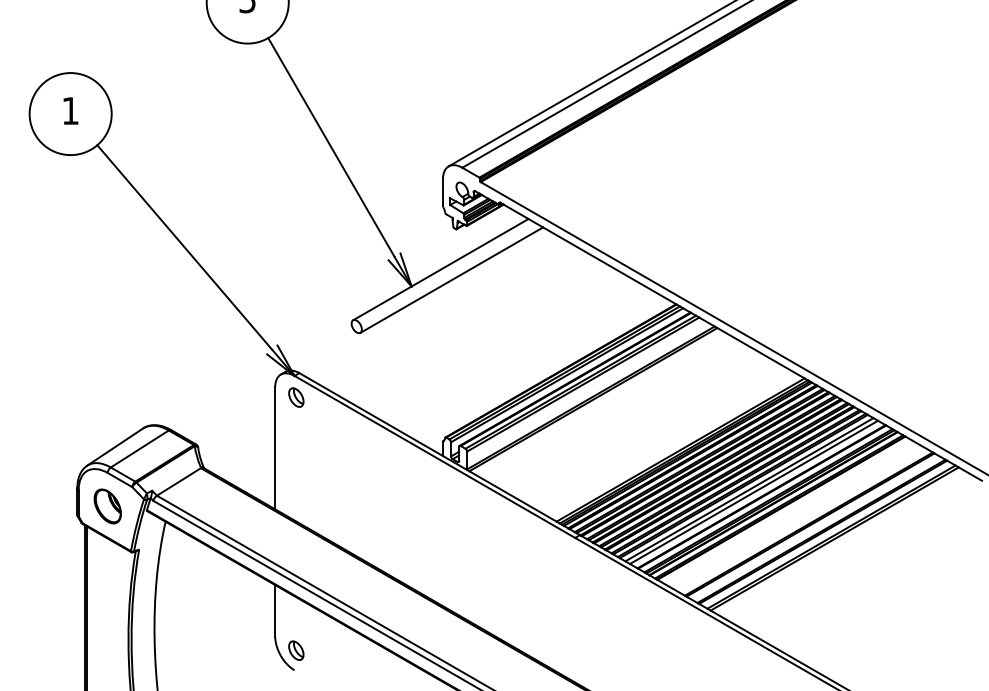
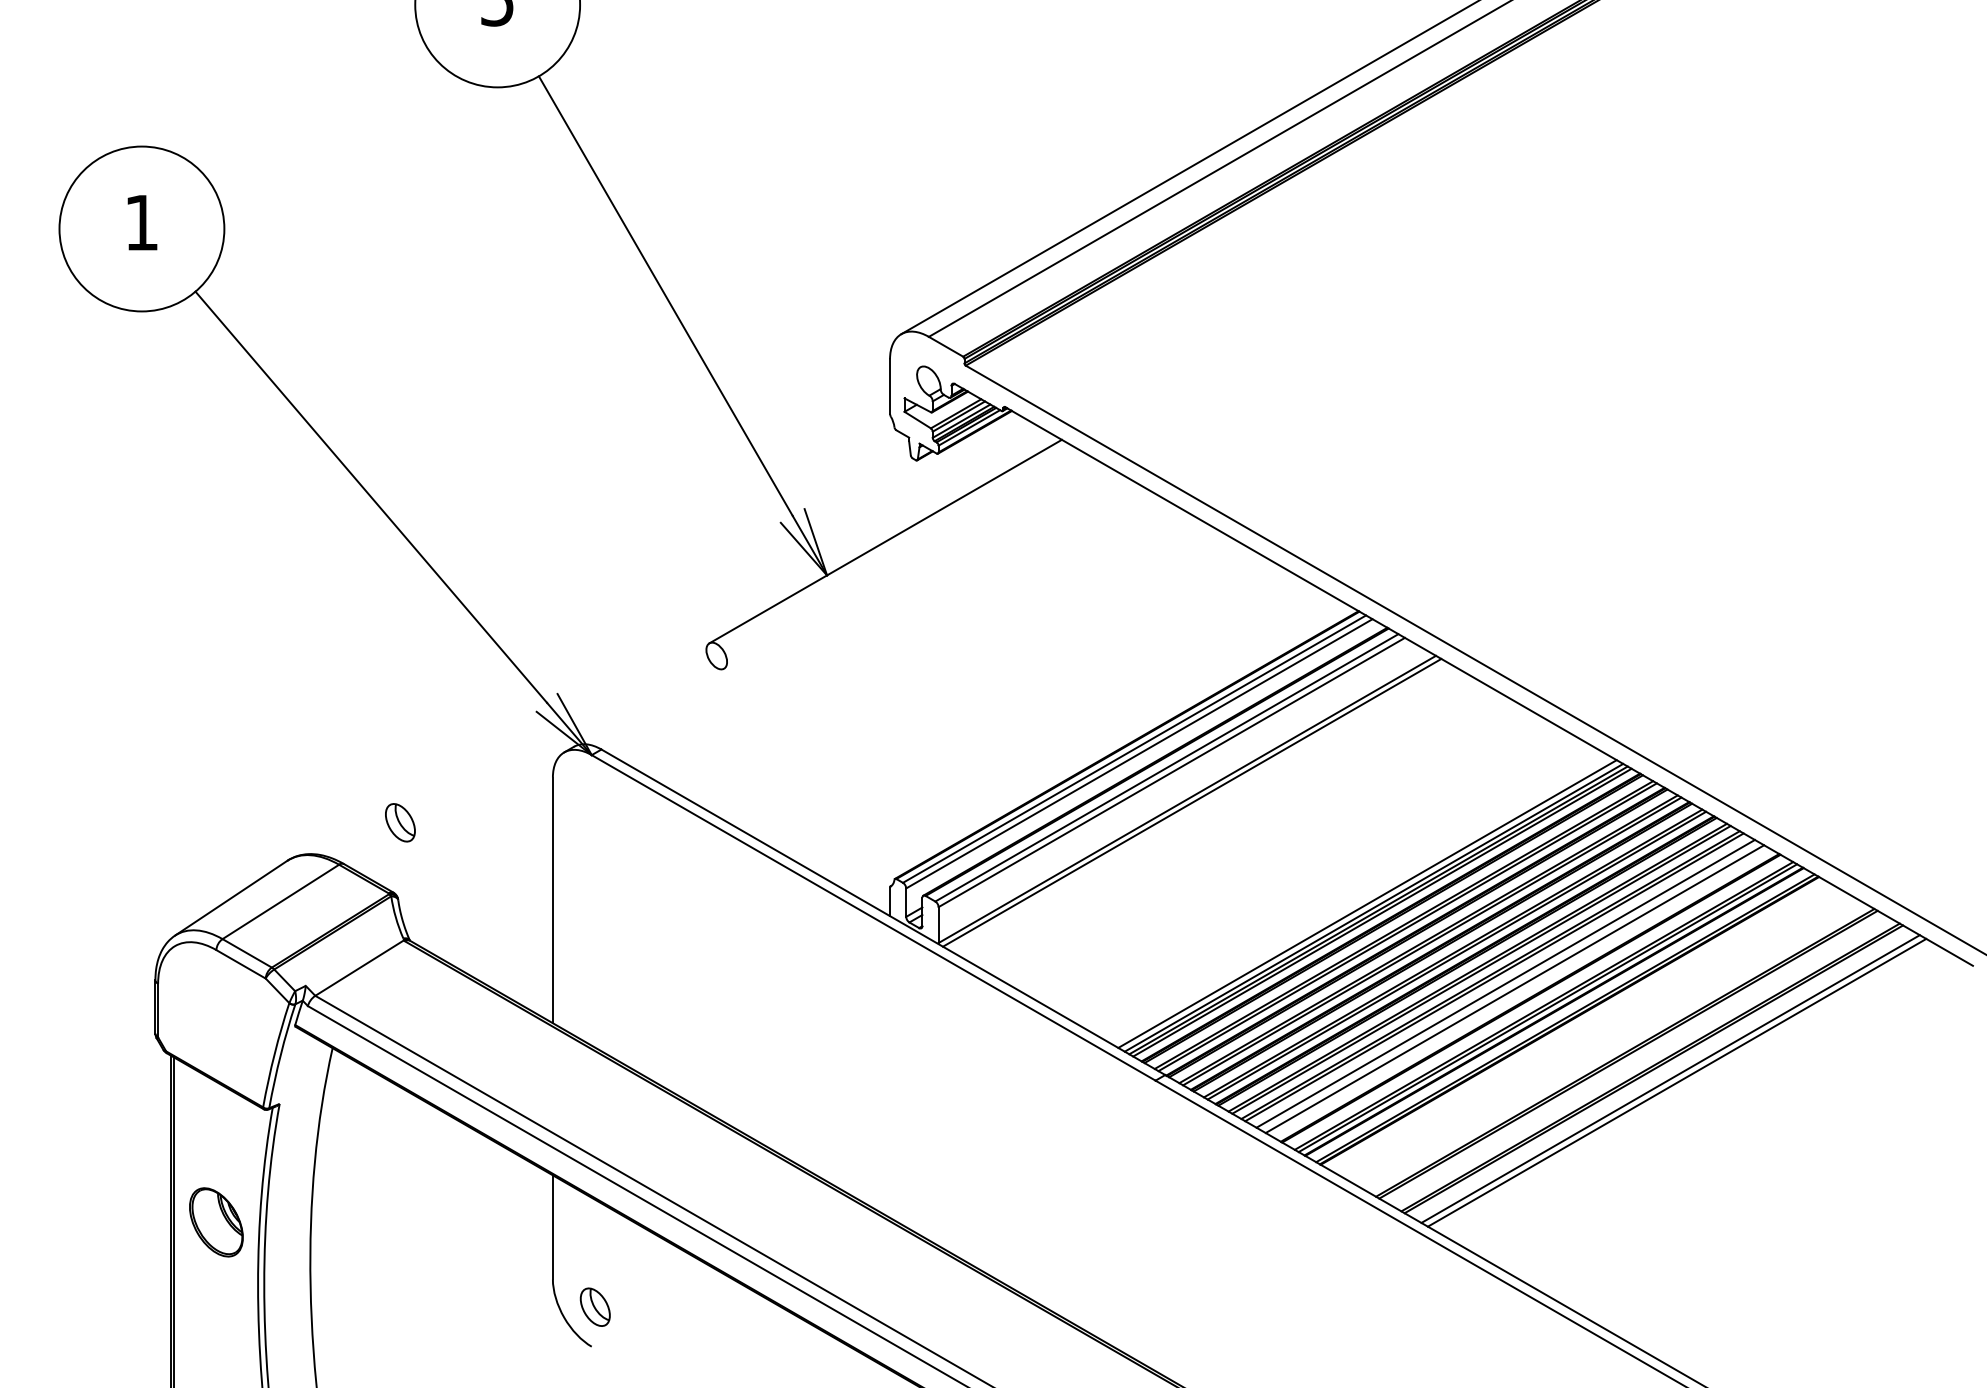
line: (451, 279) -> (907, 561), removed
part: (296, 397) -> (400, 822), moved
part: (107, 506) -> (215, 1222), moved

